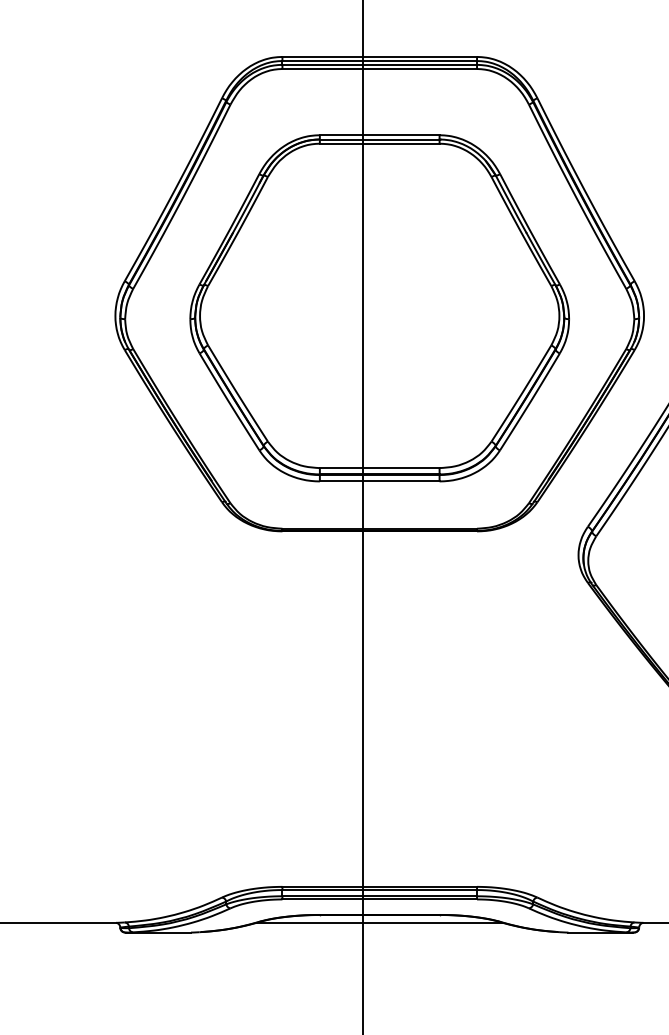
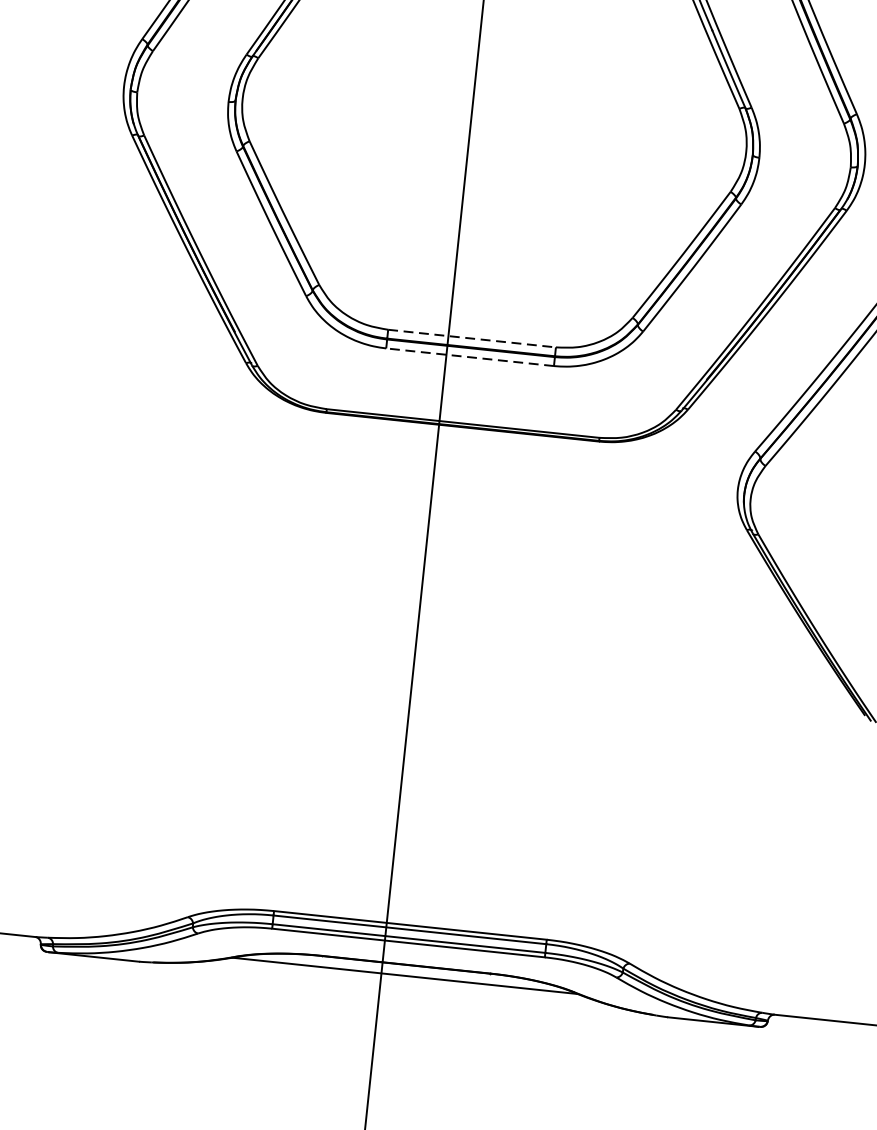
line: (379, 468) -> (471, 339), solid -> dashed
line: (379, 481) -> (469, 357), solid -> dashed

